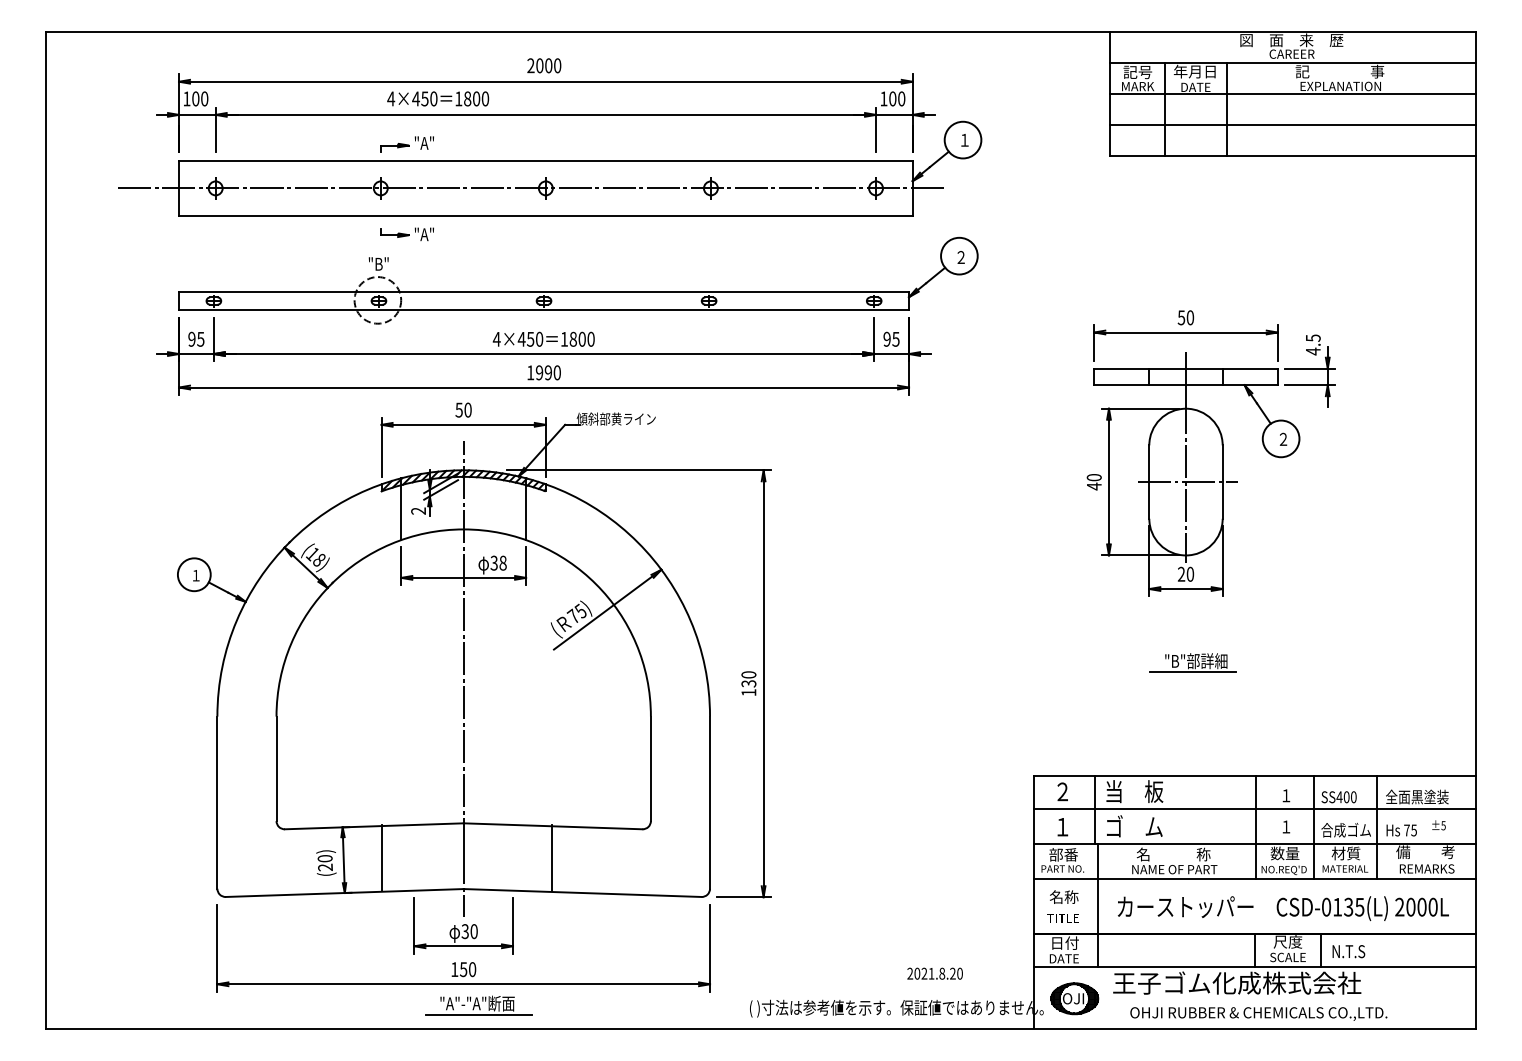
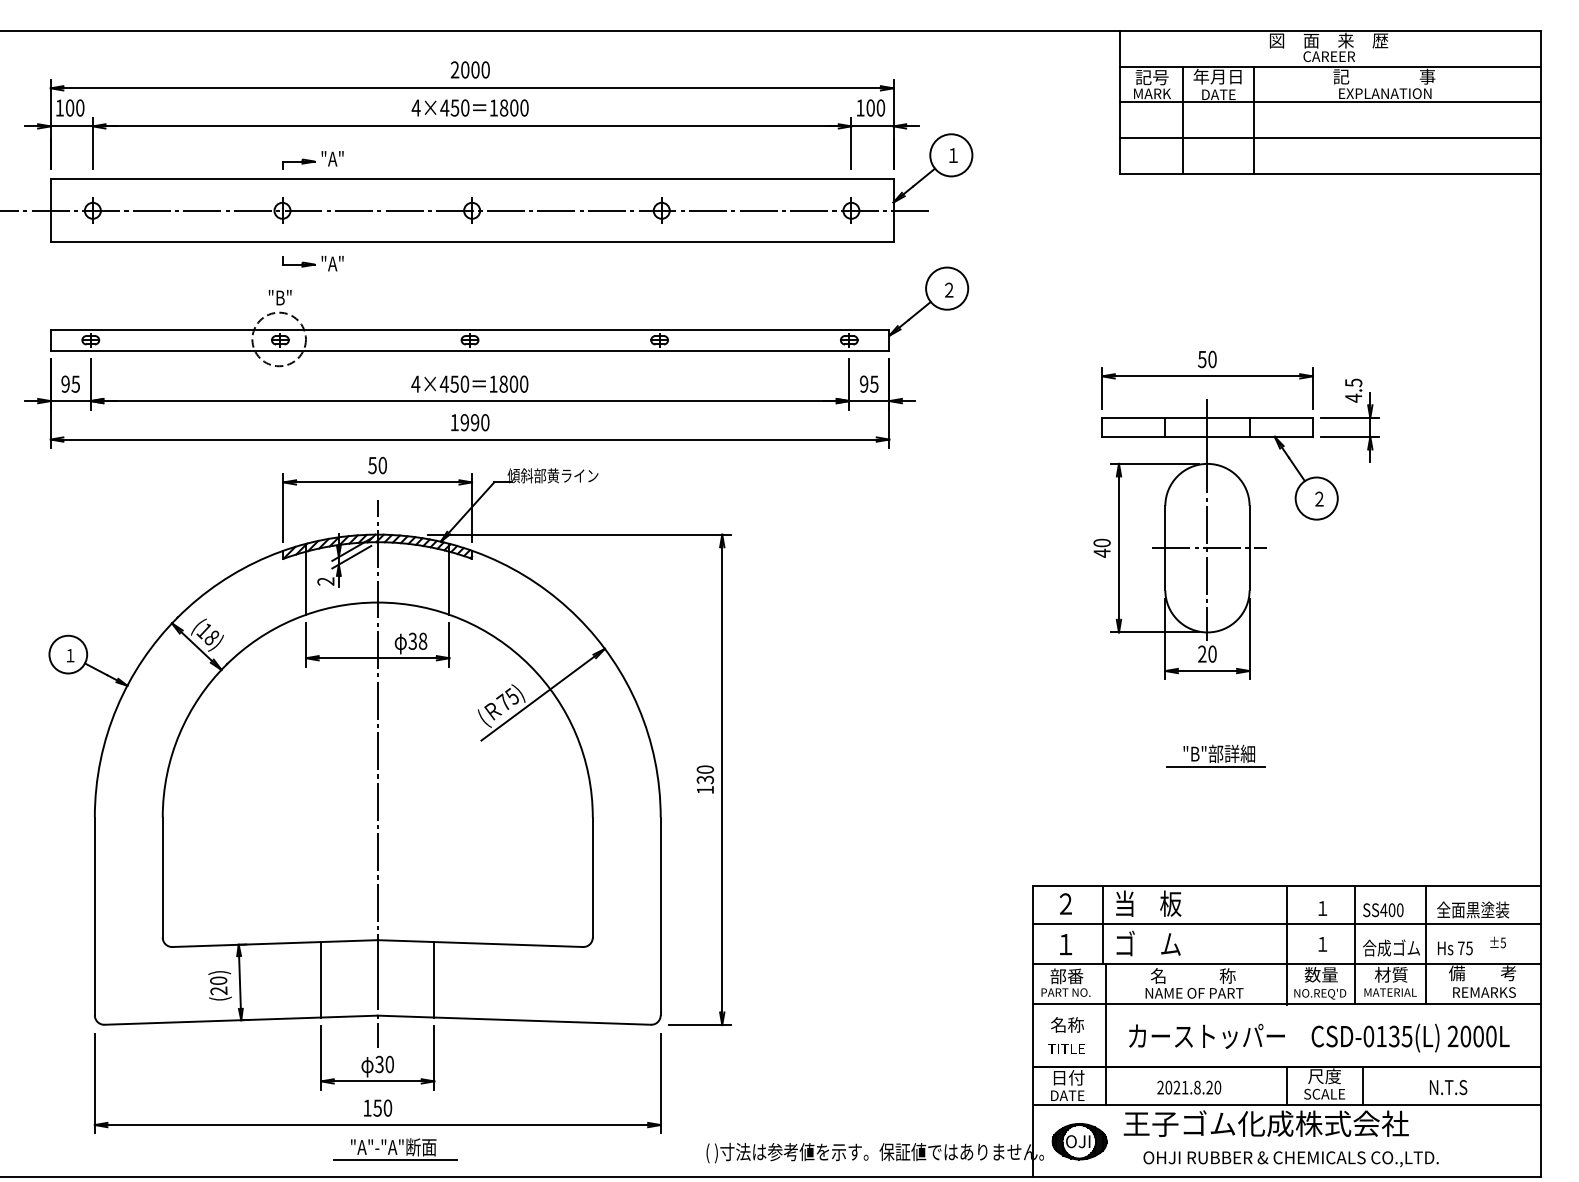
text: (438, 98) -> (470, 107), moved
line: (382, 857) -> (321, 979), moved
line: (551, 857) -> (433, 979), moved
text: (1348, 951) -> (1448, 1087), moved
text: (934, 973) -> (1188, 1087), moved

